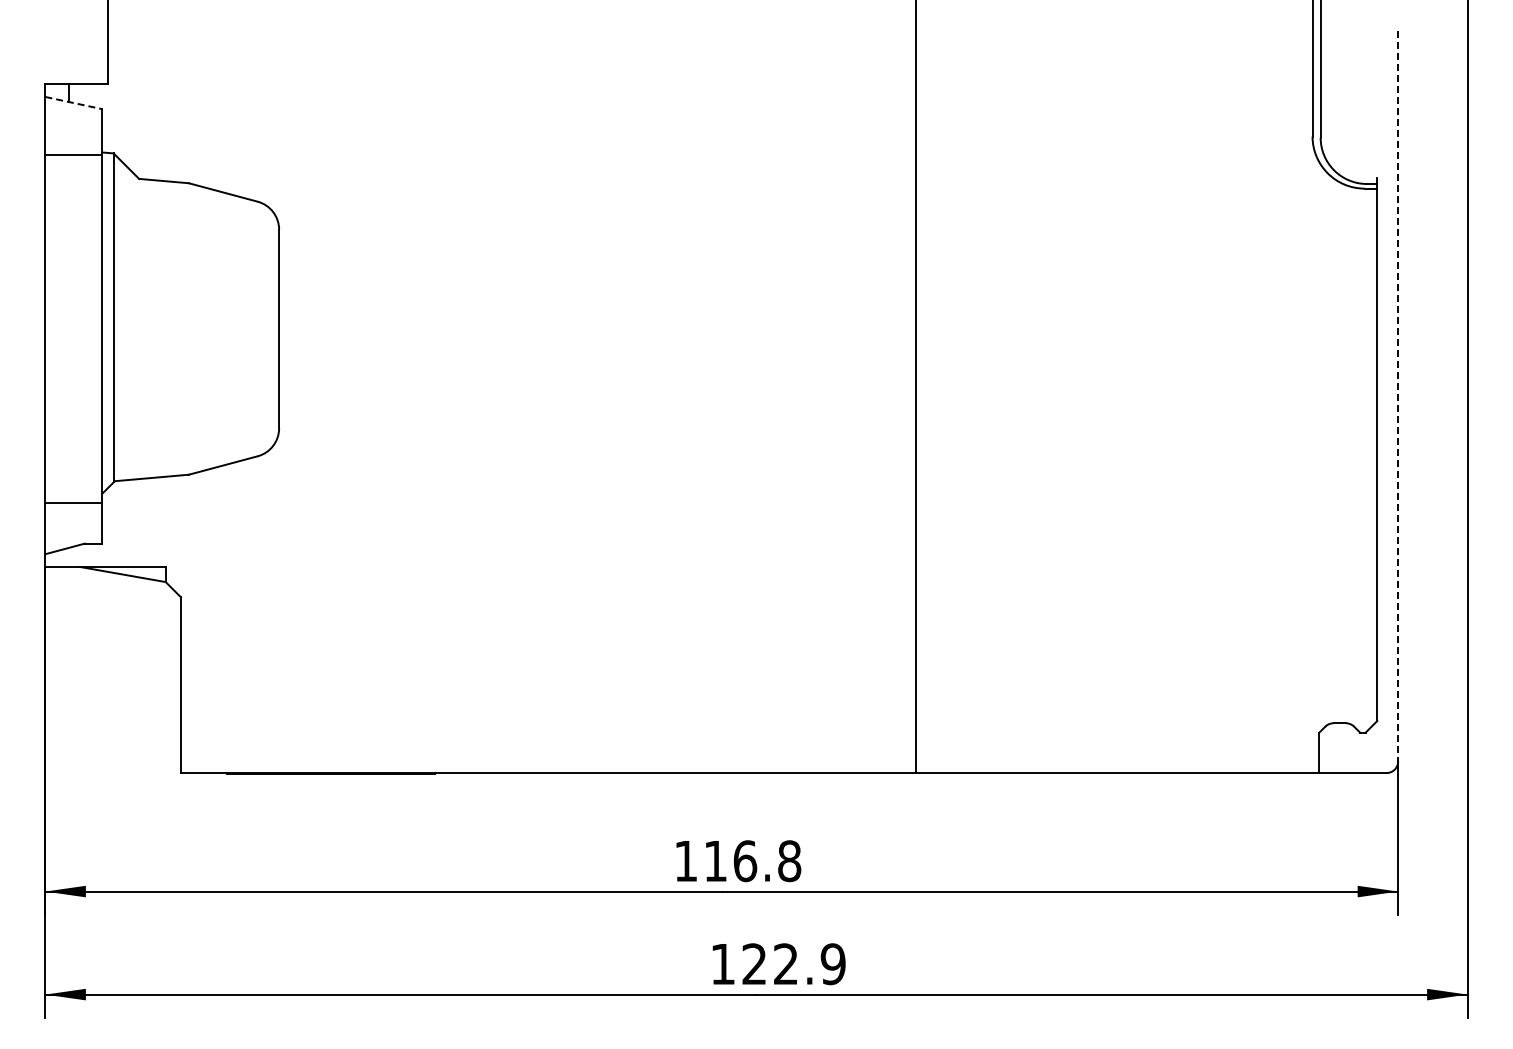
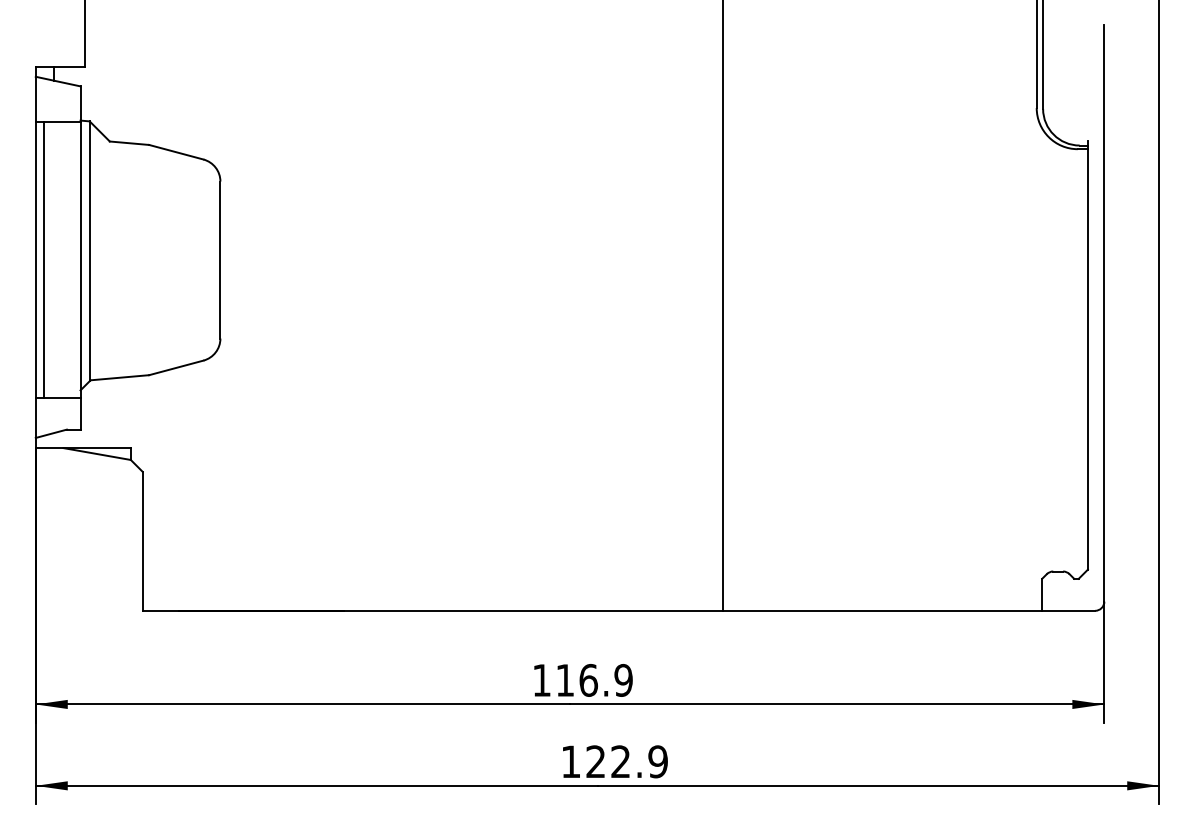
line: (73, 103) -> (57, 81), dashed -> solid
line: (55, 328) -> (43, 259), added
line: (1398, 396) -> (1104, 313), dashed -> solid
text: (789, 861) -> (623, 680), 116.8 -> 116.9

